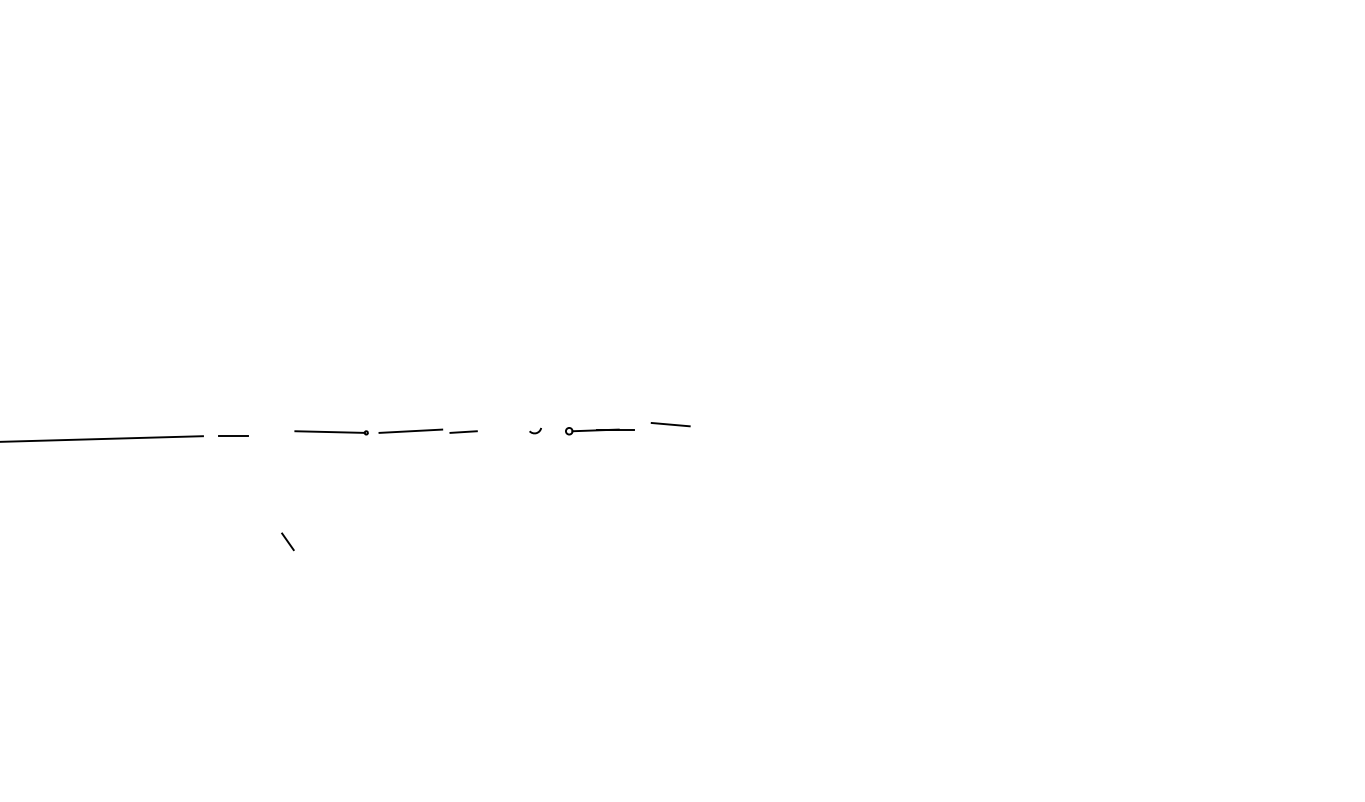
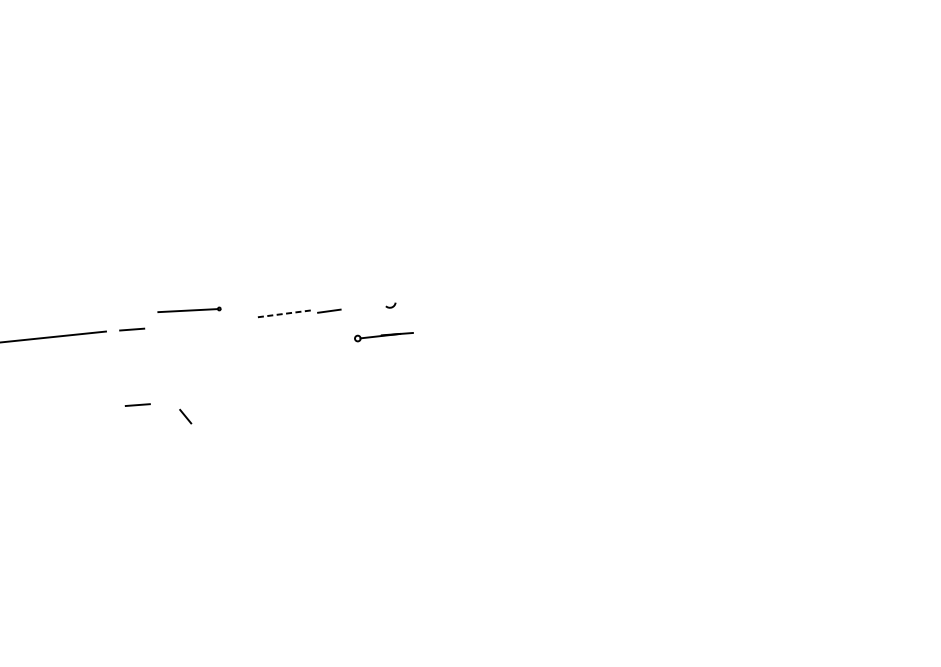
line: (670, 424) -> (506, 291), removed
line: (410, 431) -> (283, 314), solid -> dashed
part: (599, 431) -> (383, 336), moved
part: (331, 432) -> (189, 310), moved
line: (233, 523) -> (137, 404), added

